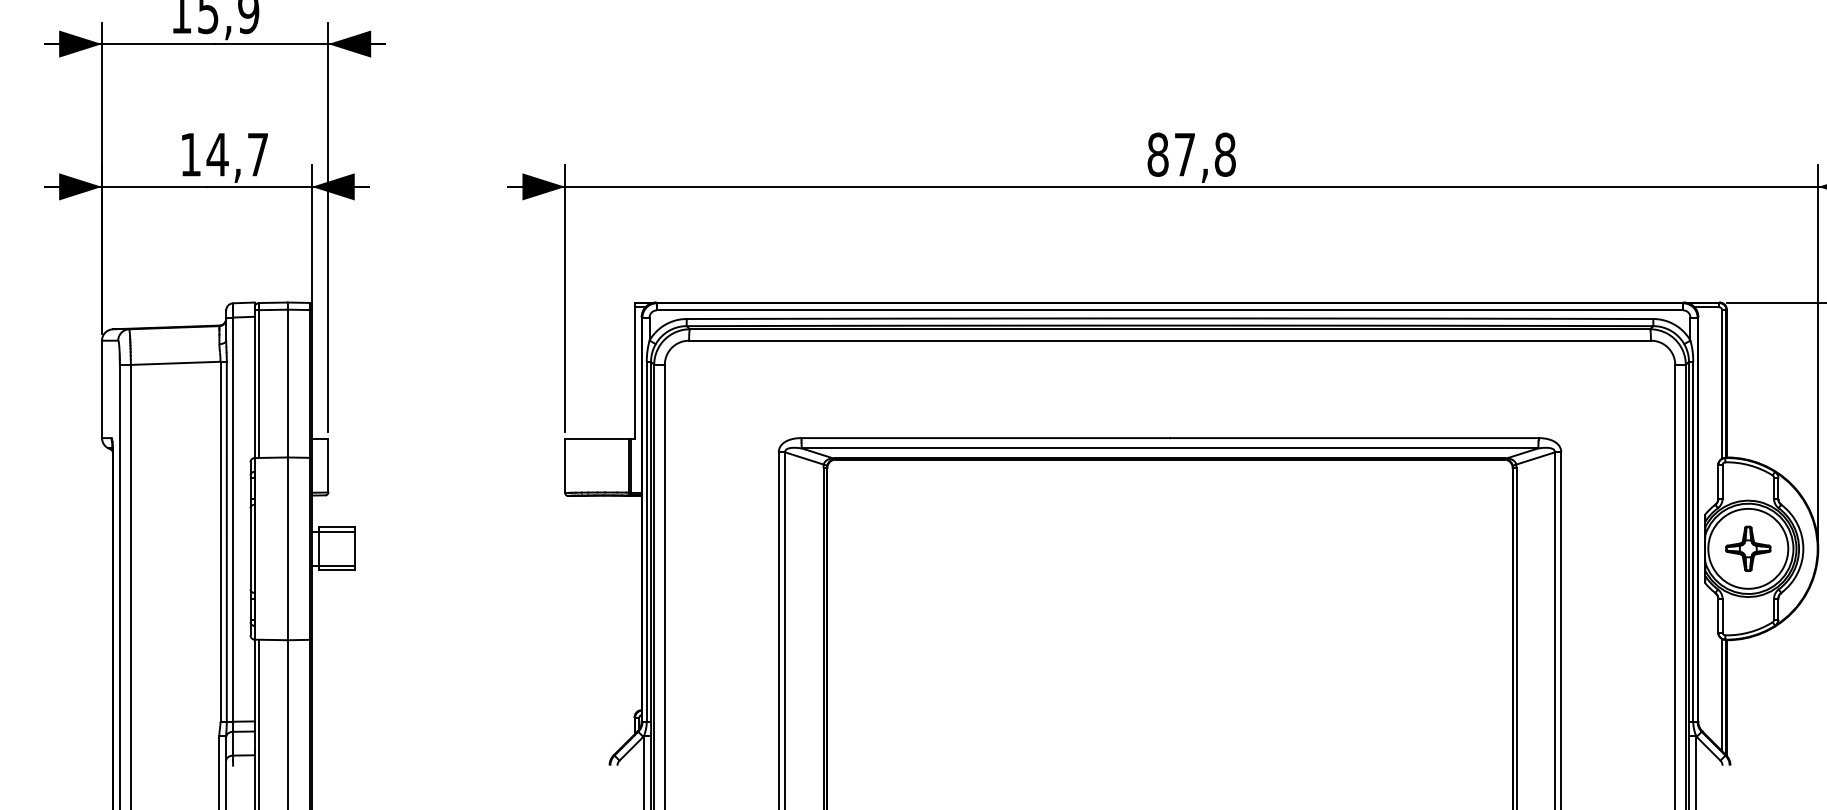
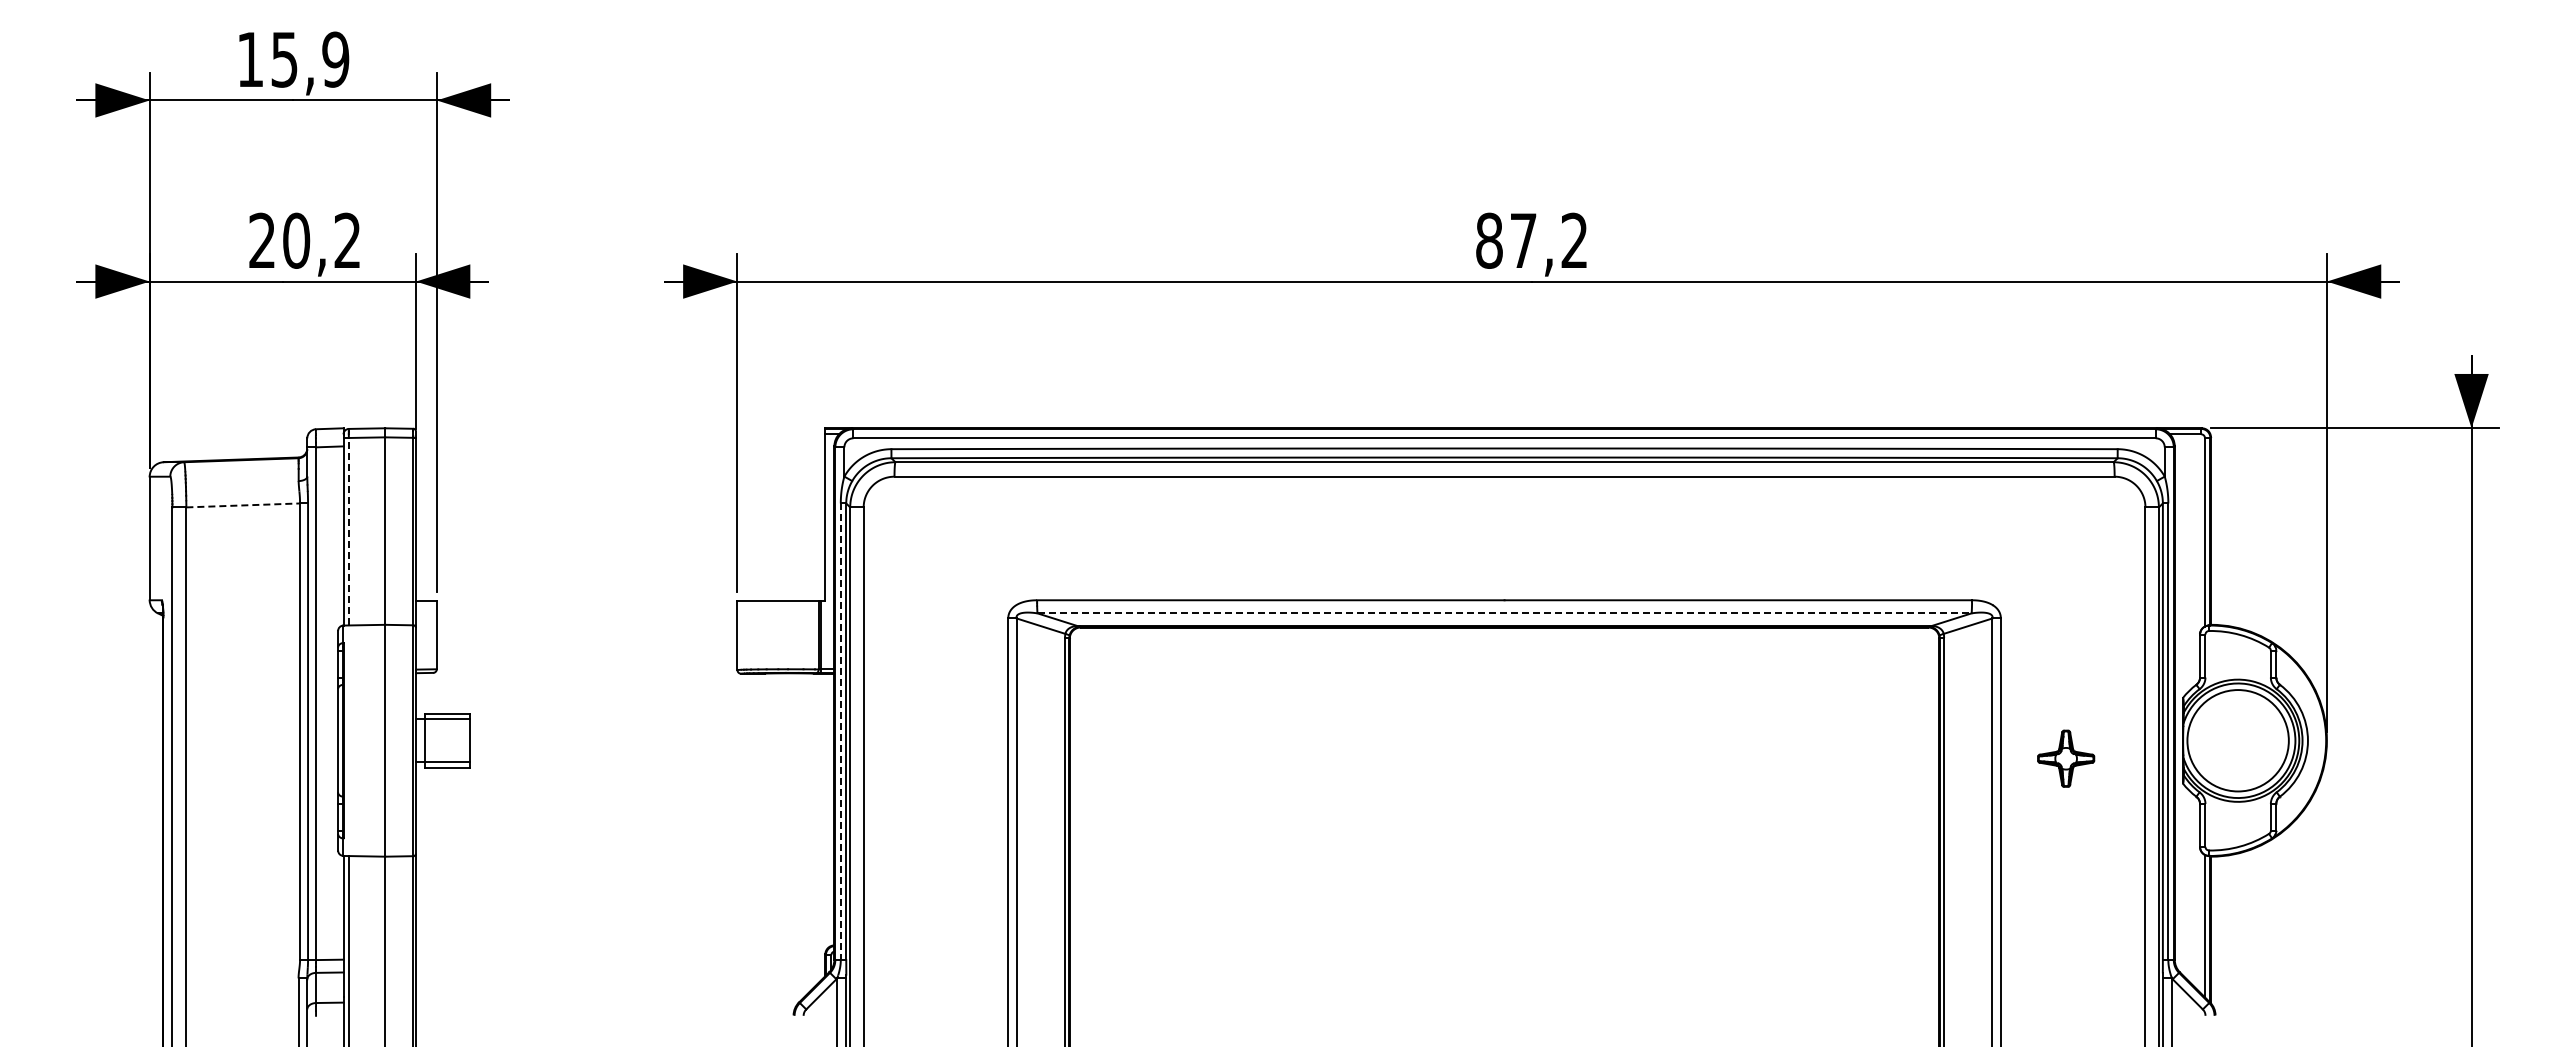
text: (224, 154) -> (304, 240), 14,7 -> 20,2
text: (1225, 154) -> (1574, 240), 87,8 -> 87,2
line: (175, 363) -> (243, 505), solid -> dashed
line: (258, 383) -> (348, 531), solid -> dashed
line: (1170, 448) -> (1505, 613), solid -> dashed
line: (646, 542) -> (840, 732), solid -> dashed
part: (1748, 548) -> (2066, 758), moved

